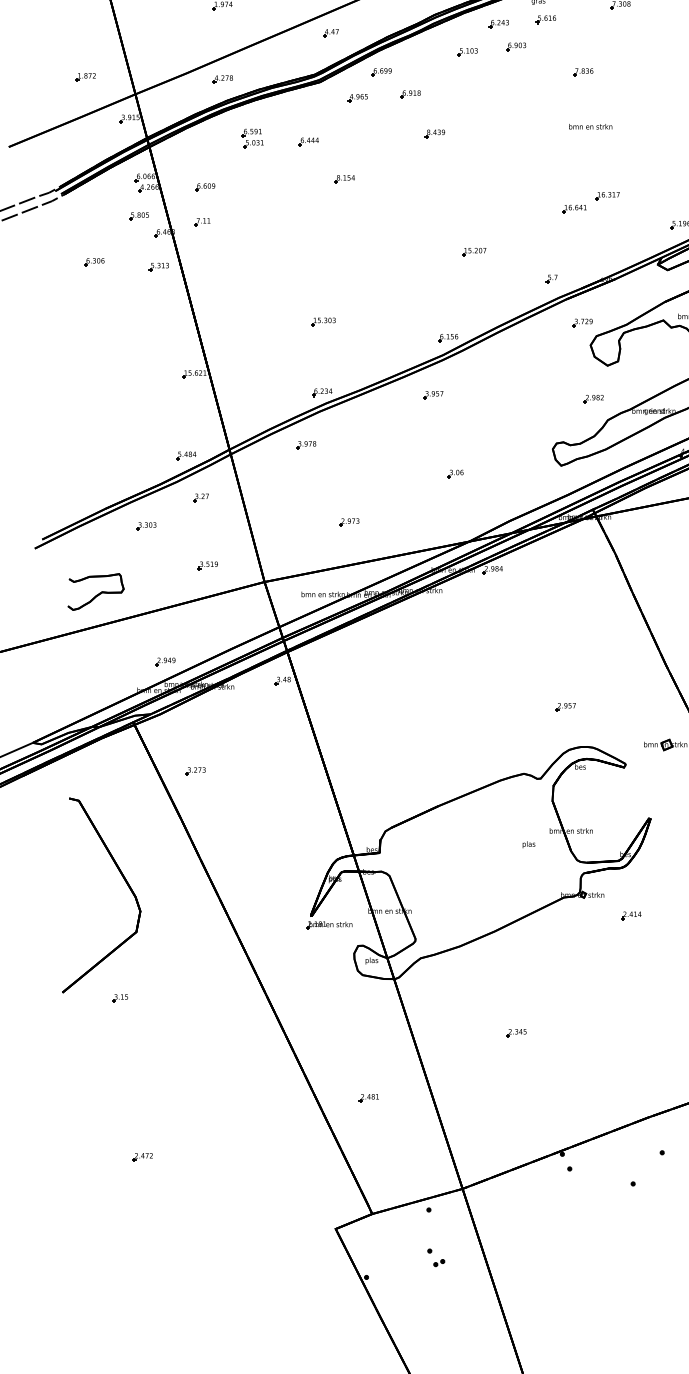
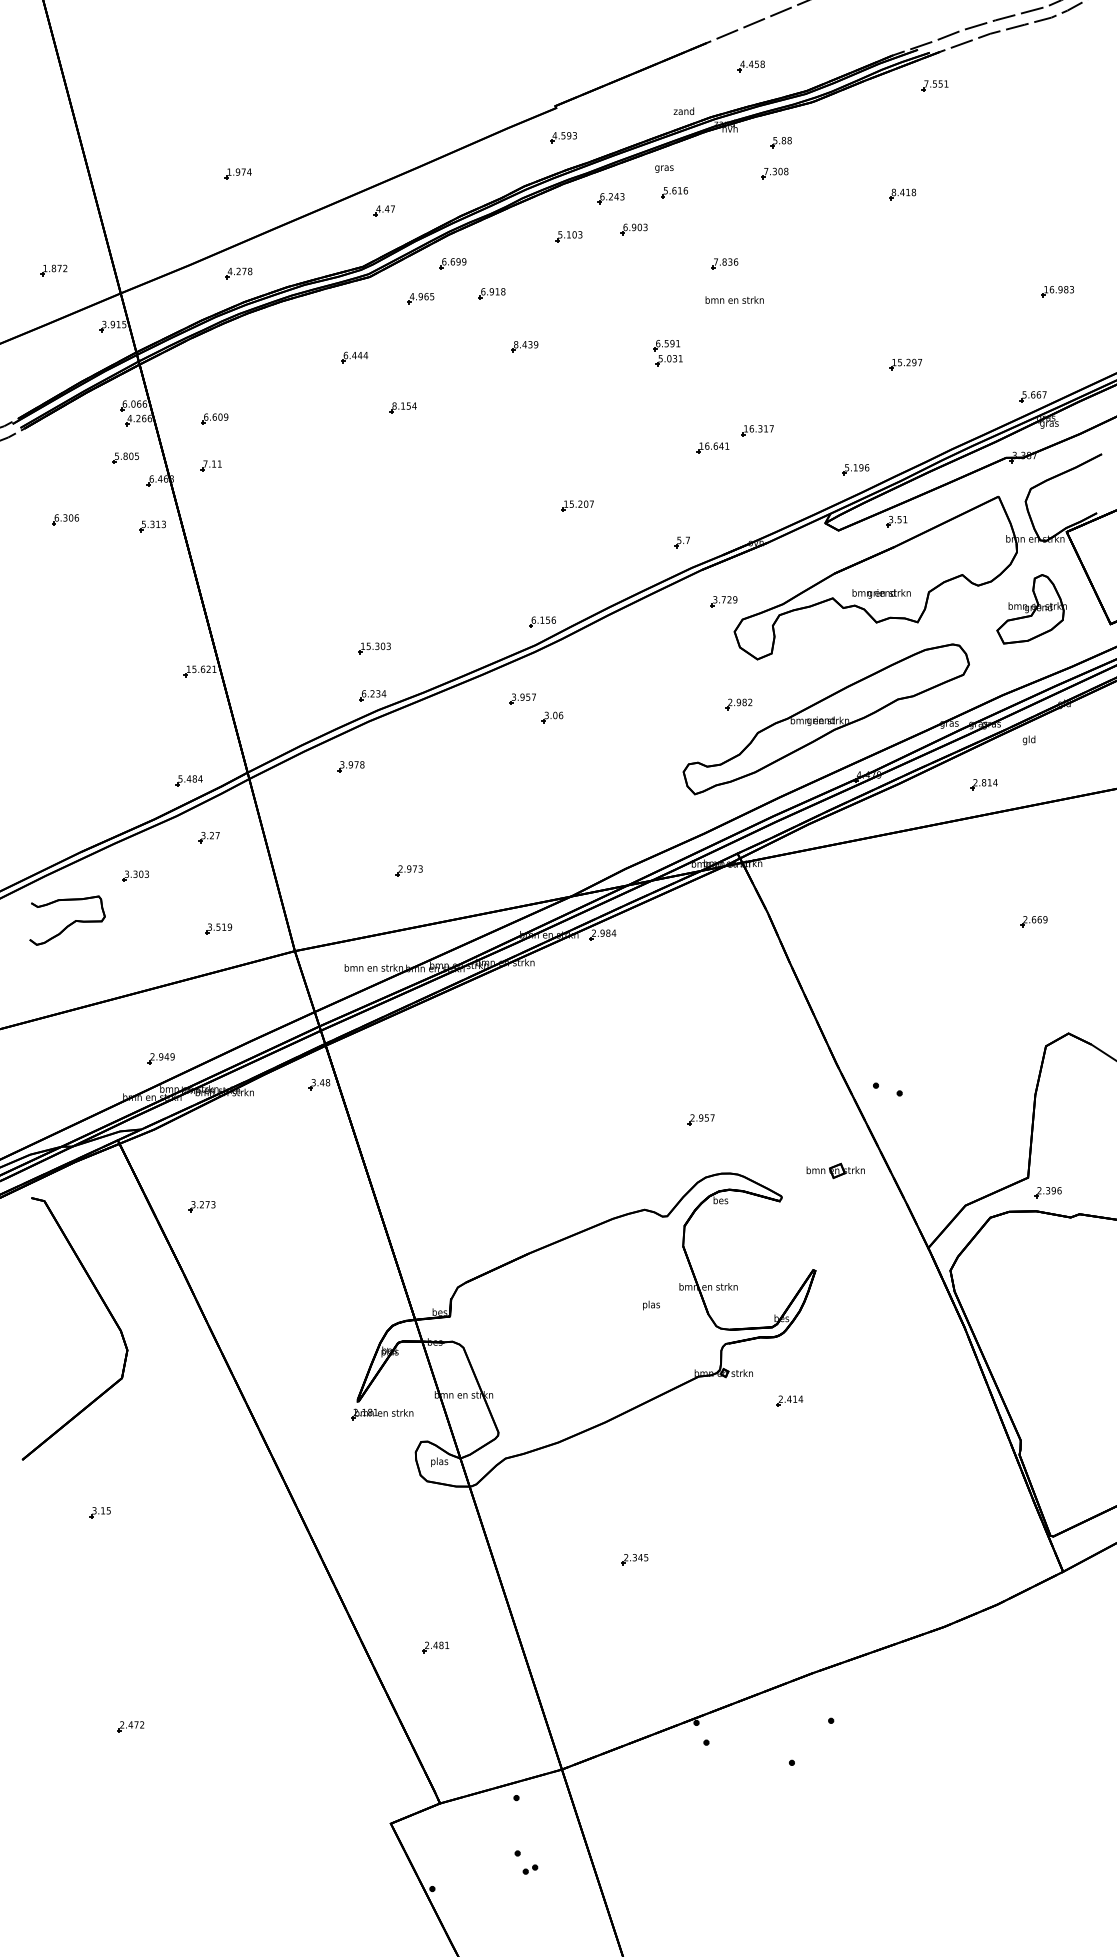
text: (590, 126) -> (734, 299), moved
part: (252, 138) -> (667, 353), moved
part: (323, 322) -> (374, 648), moved
part: (455, 474) -> (552, 717), moved
part: (95, 591) -> (67, 920), moved
part: (124, 879) -> (105, 1307), moved

